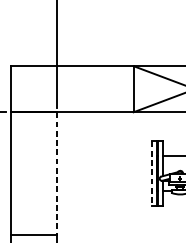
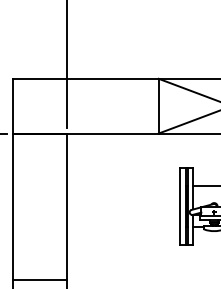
line: (56, 173) -> (67, 206), dashed -> solid
line: (151, 174) -> (180, 207), dashed -> solid

